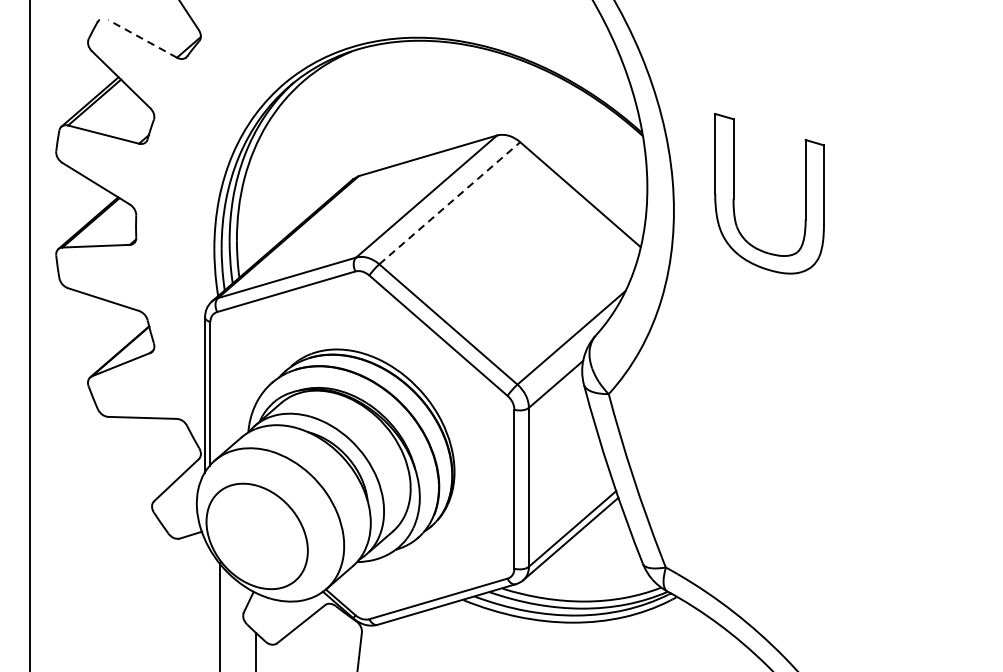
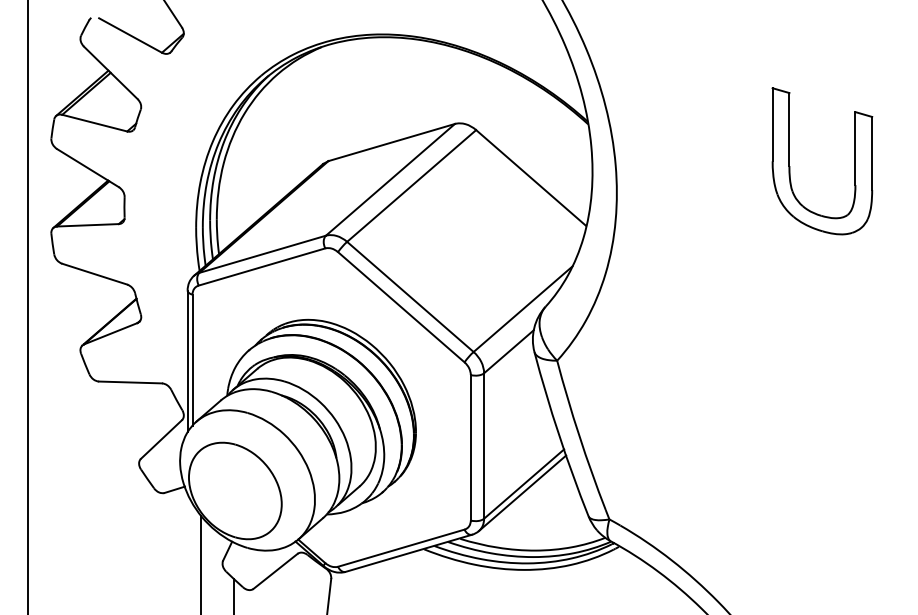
line: (142, 38) -> (130, 35), dashed -> solid
part: (804, 193) -> (854, 161), moved
line: (450, 202) -> (412, 185), dashed -> solid

